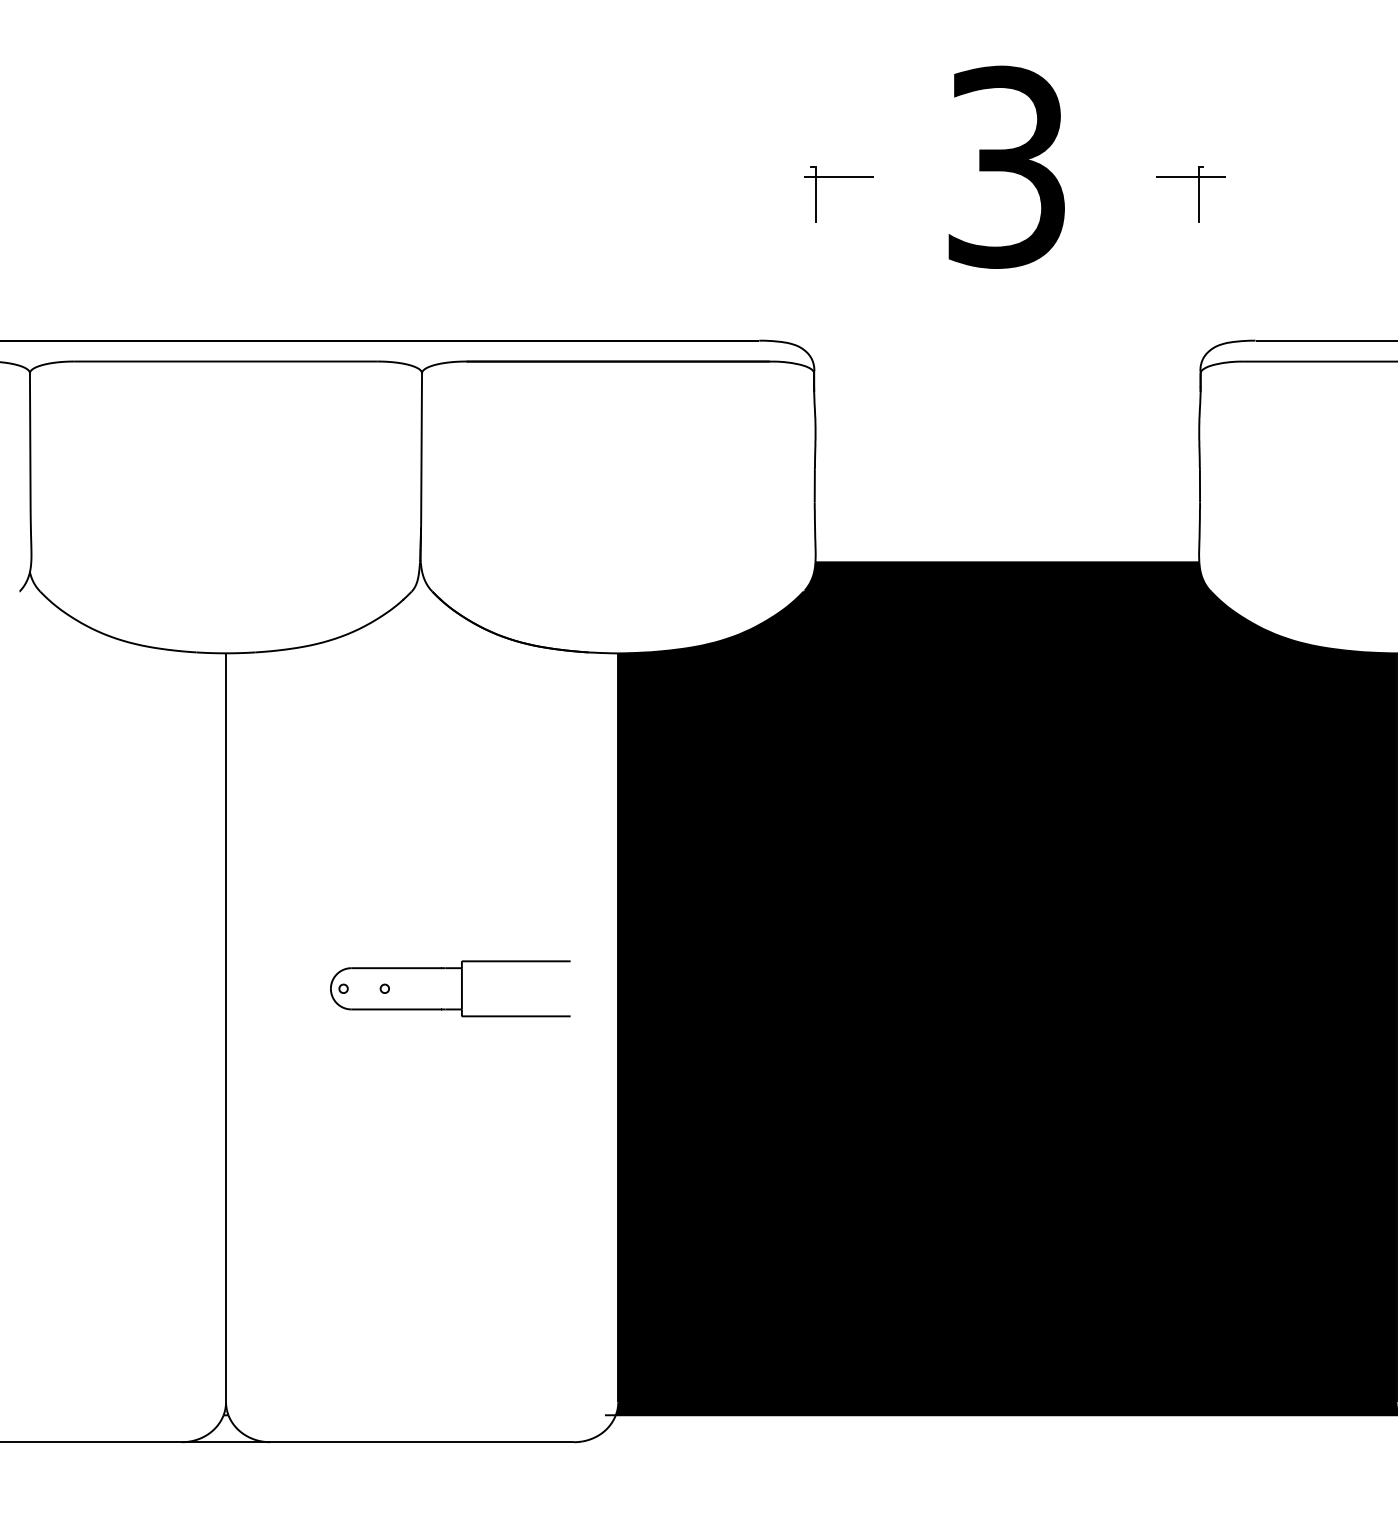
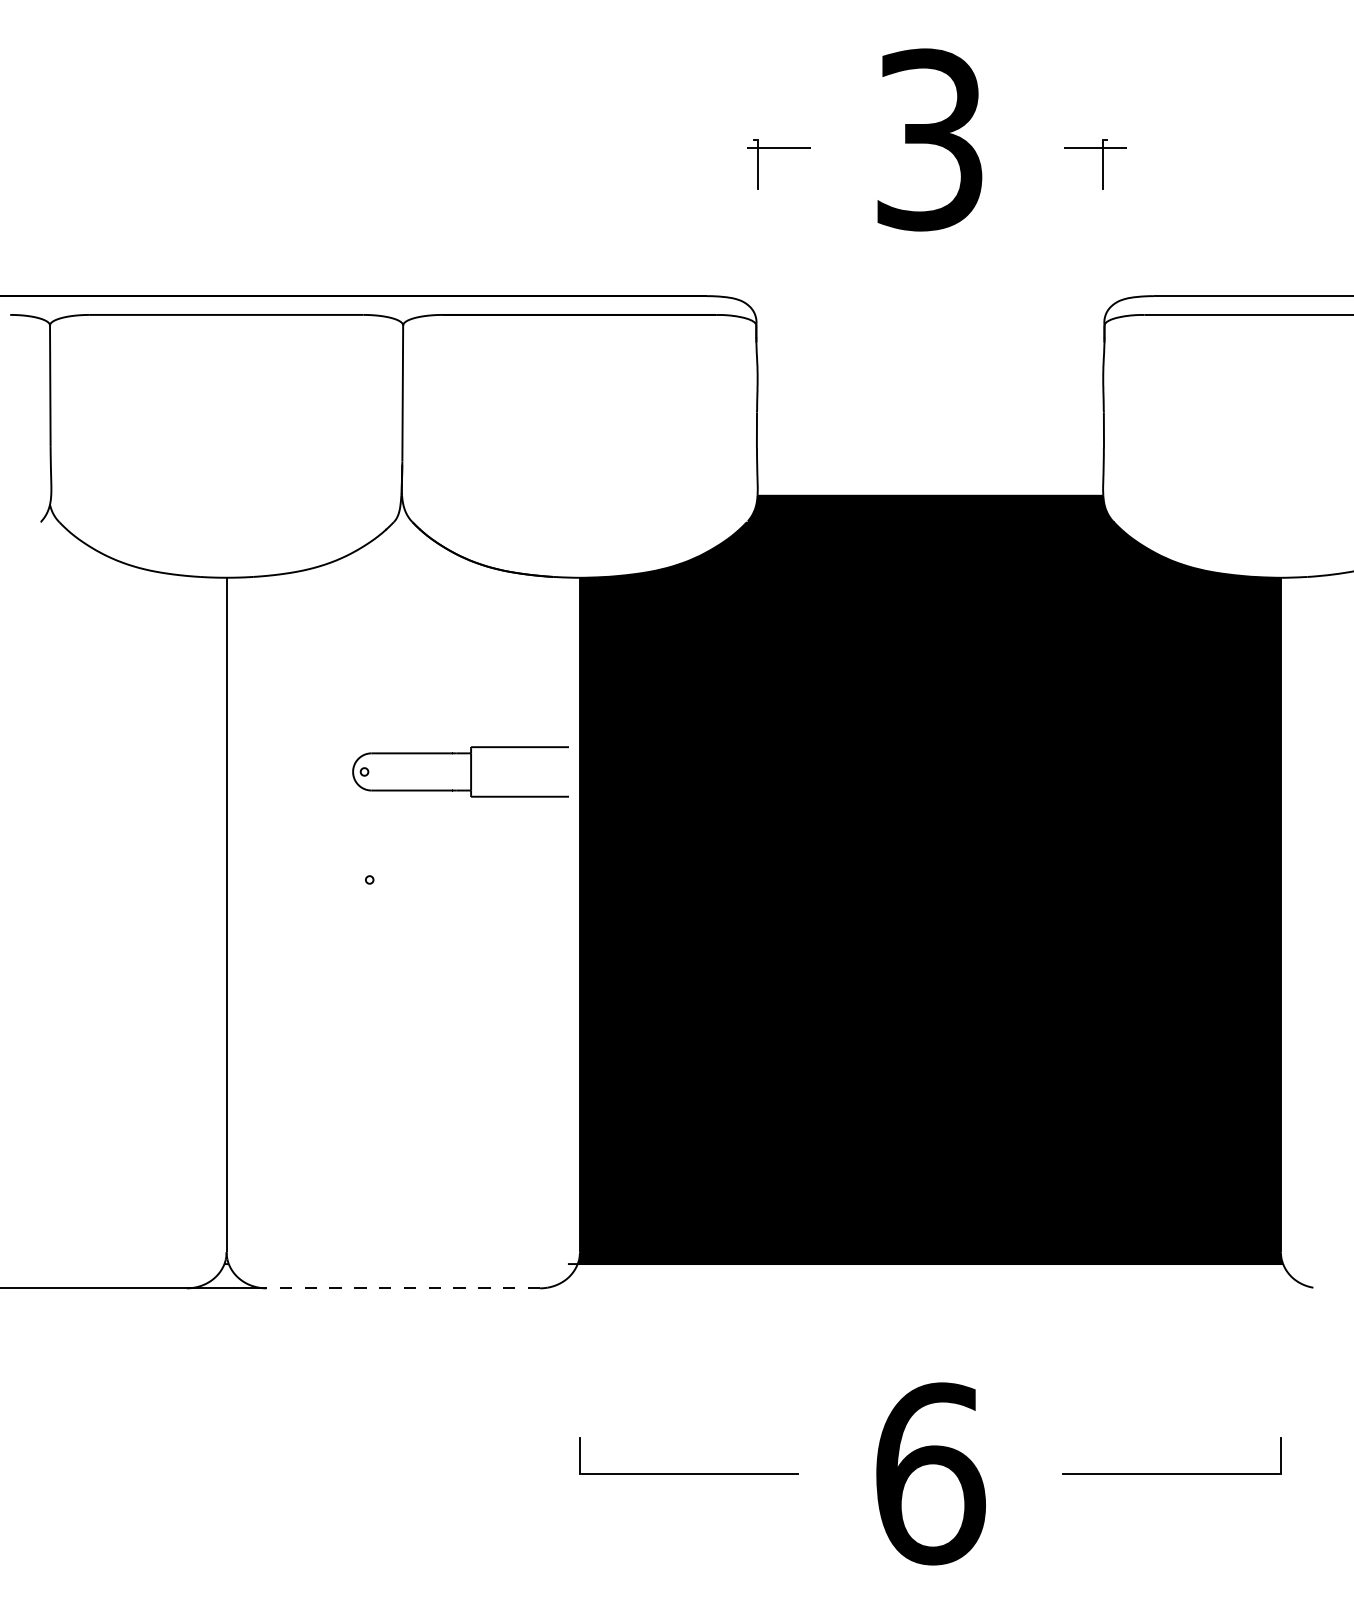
part: (450, 988) -> (460, 771), moved
line: (422, 1442) -> (403, 1288), solid -> dashed

